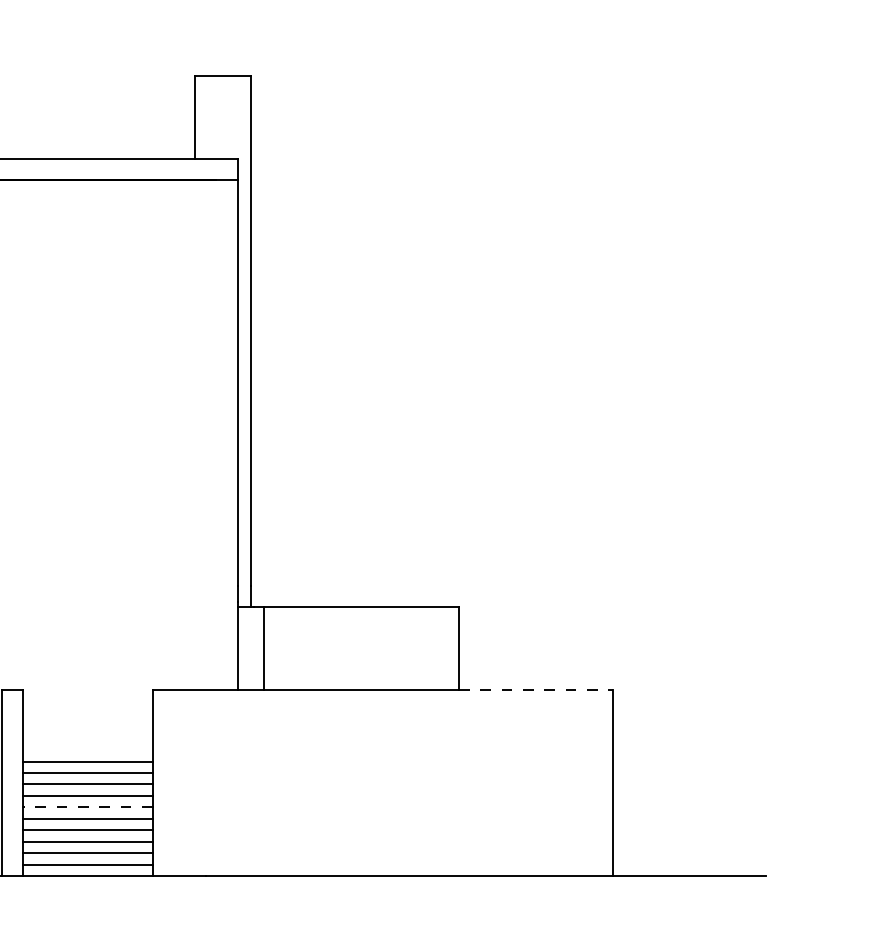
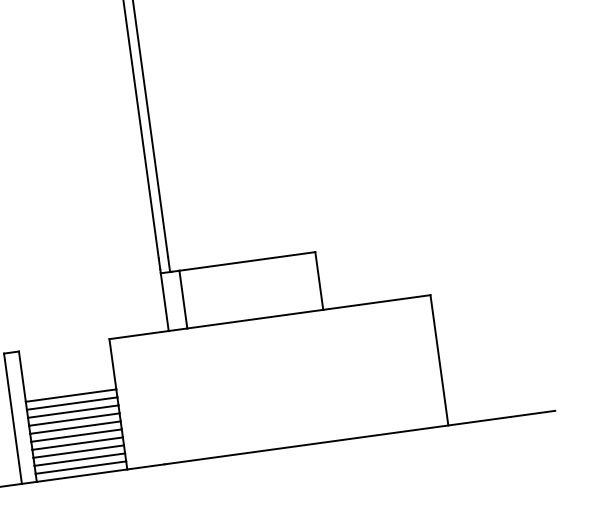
line: (535, 689) -> (376, 302), dashed -> solid
line: (88, 807) -> (75, 427), dashed -> solid

